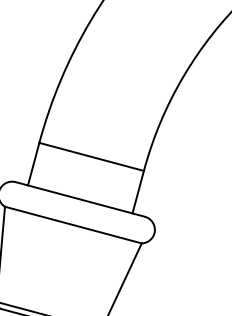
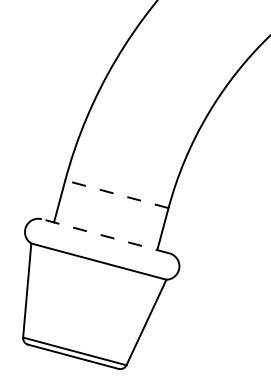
line: (91, 157) -> (116, 194), solid -> dashed
line: (80, 199) -> (105, 236), solid -> dashed

